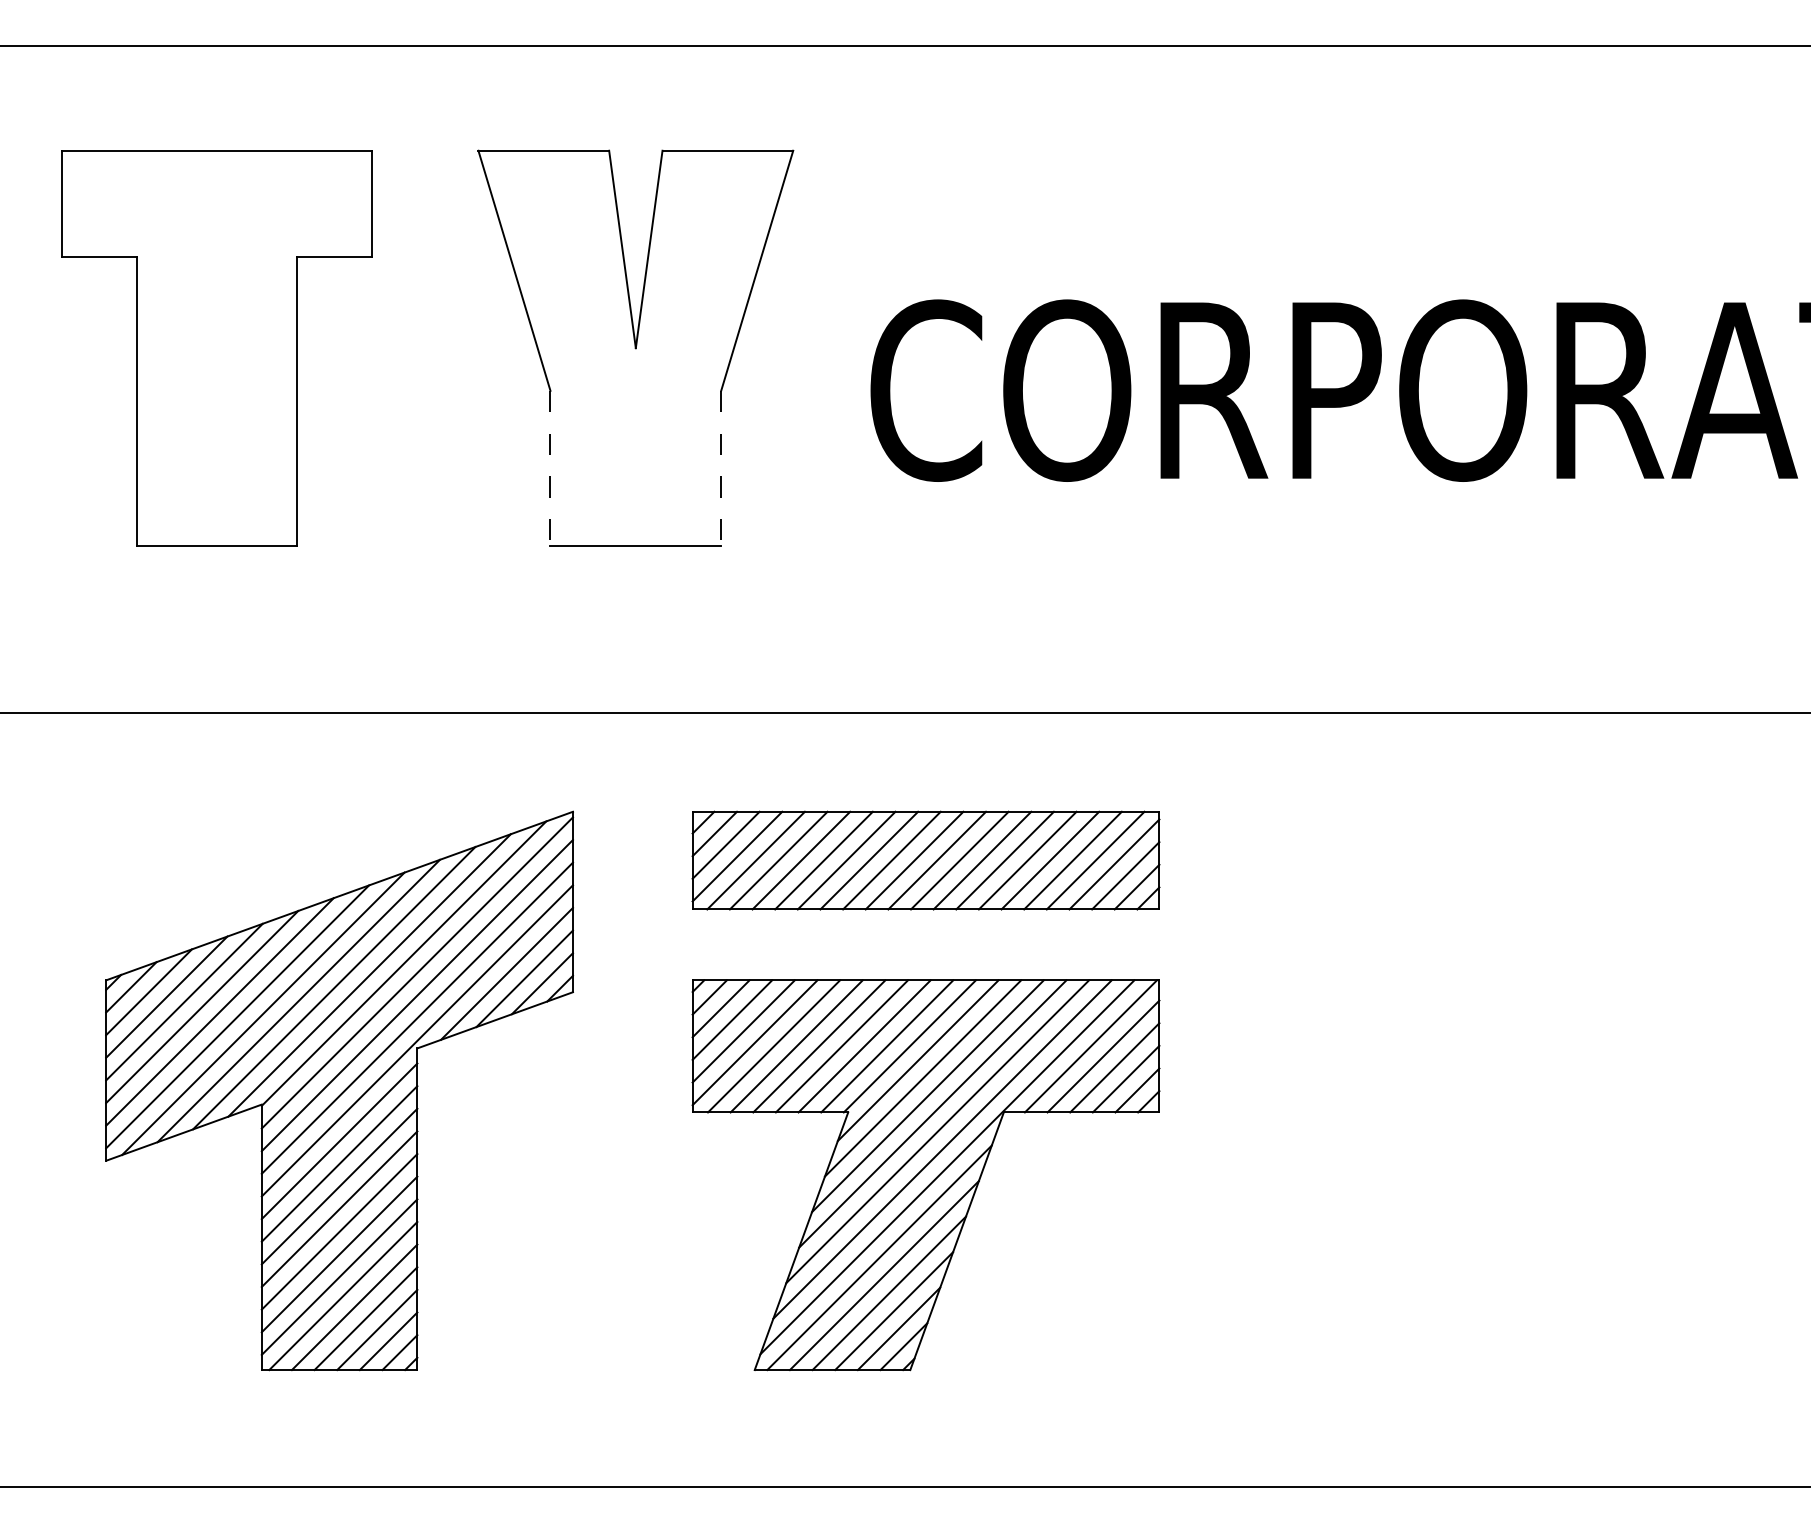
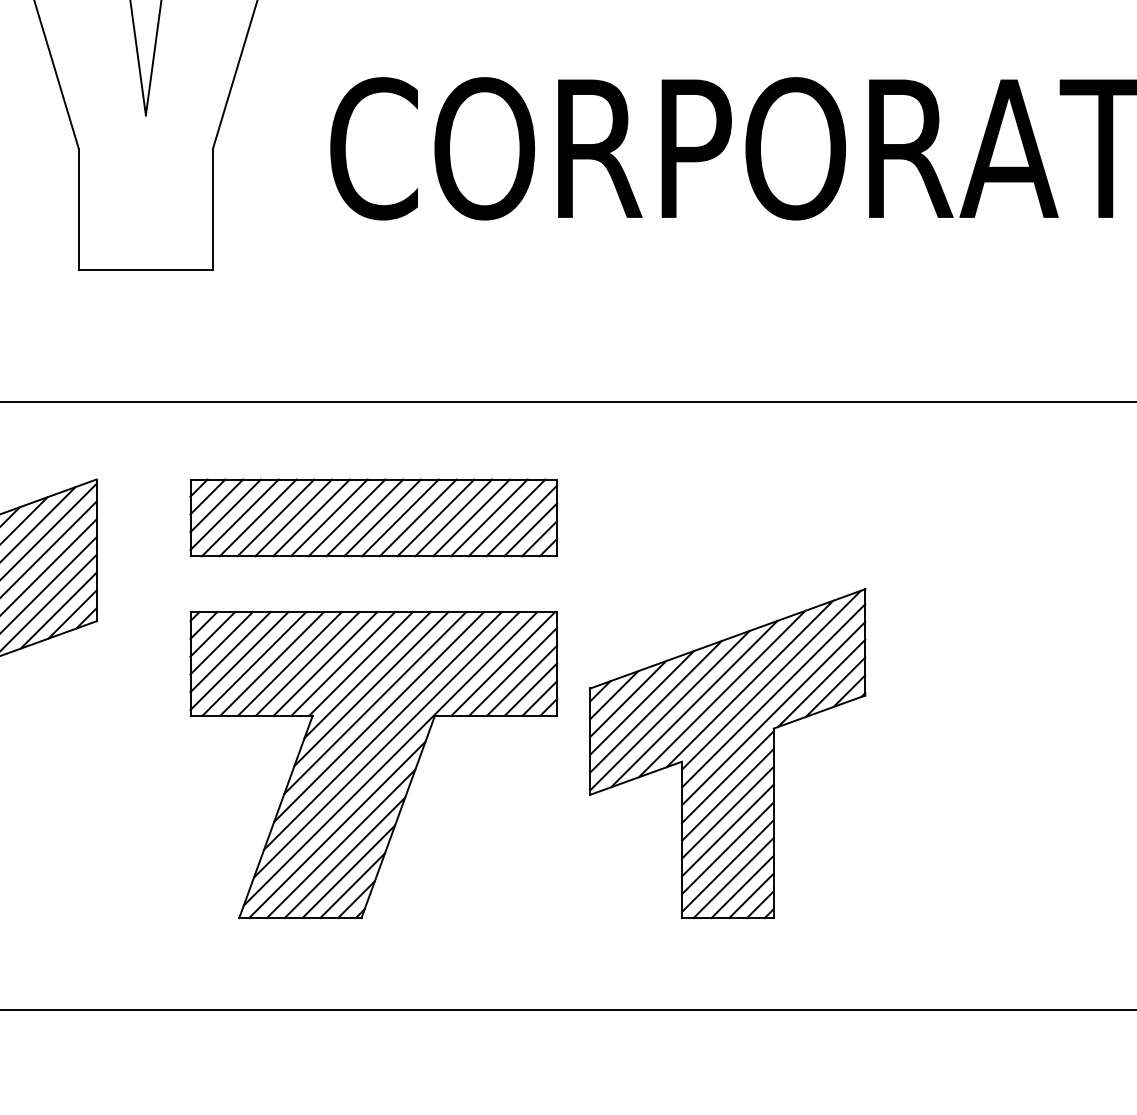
line: (550, 468) -> (78, 209), dashed -> solid
line: (721, 468) -> (213, 209), dashed -> solid
part: (1376, 1160) -> (727, 753), added

